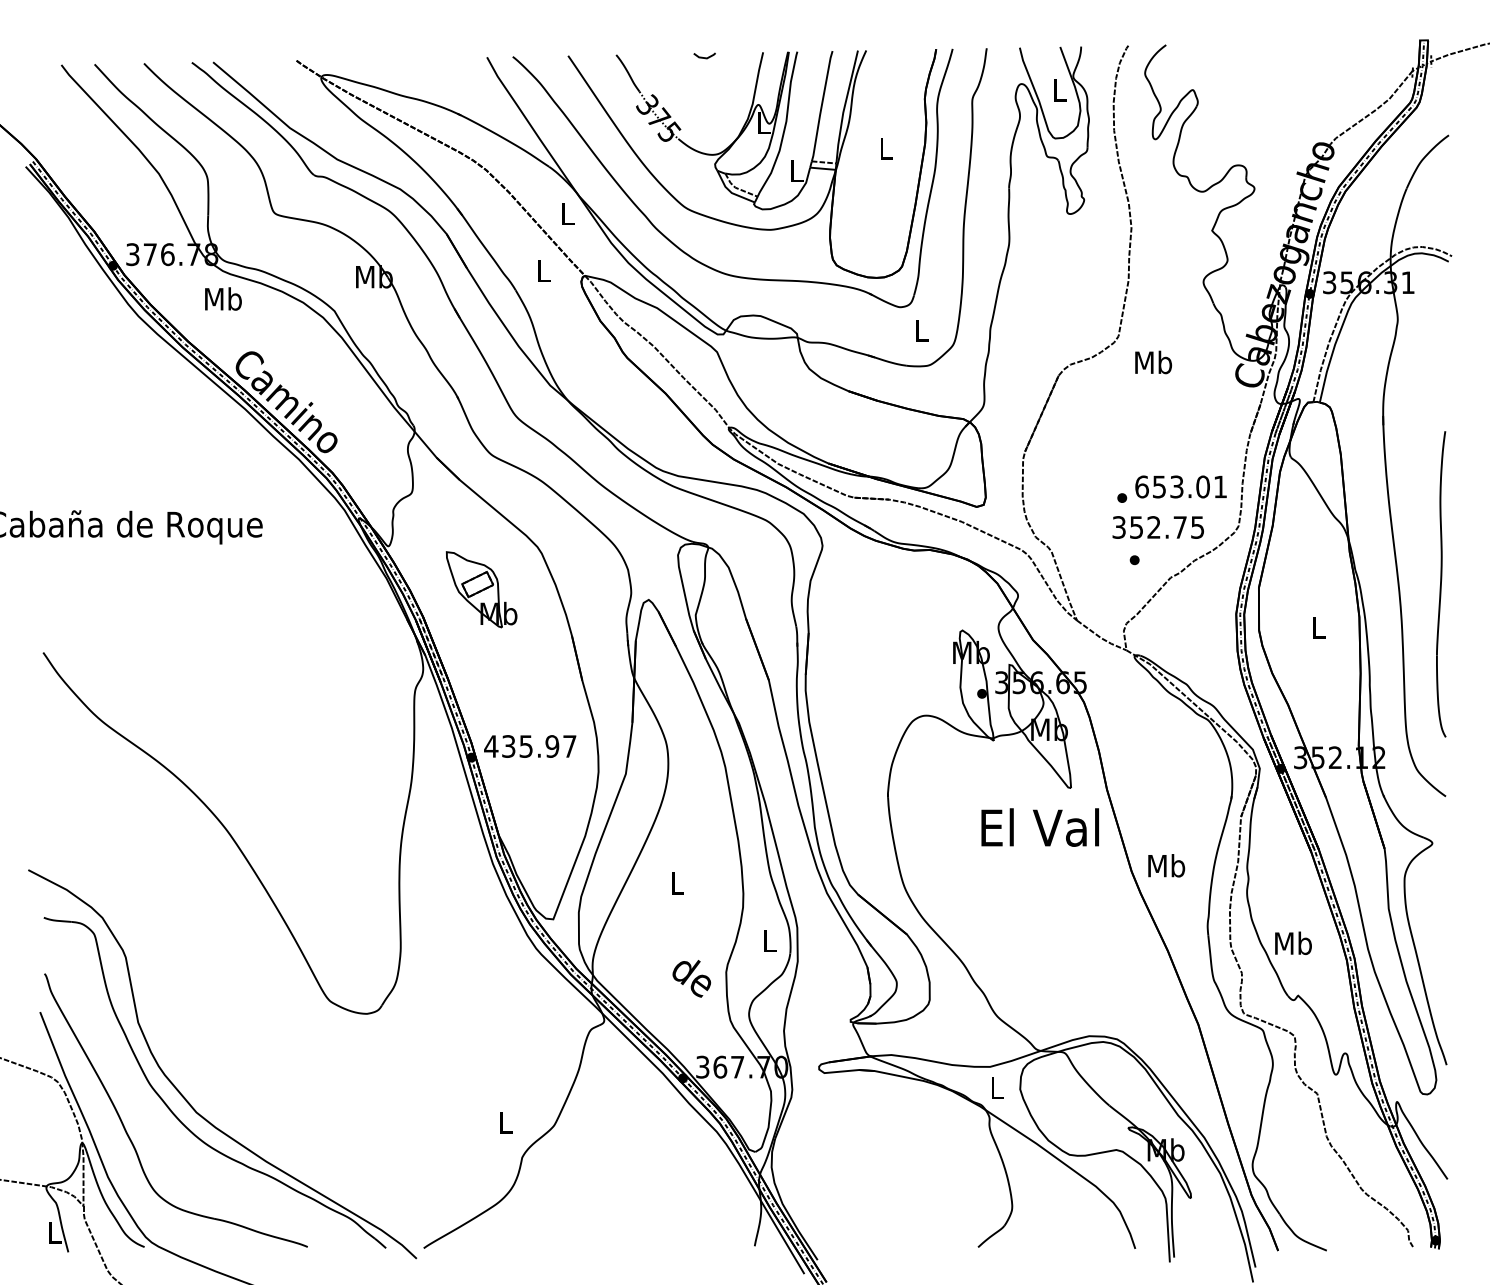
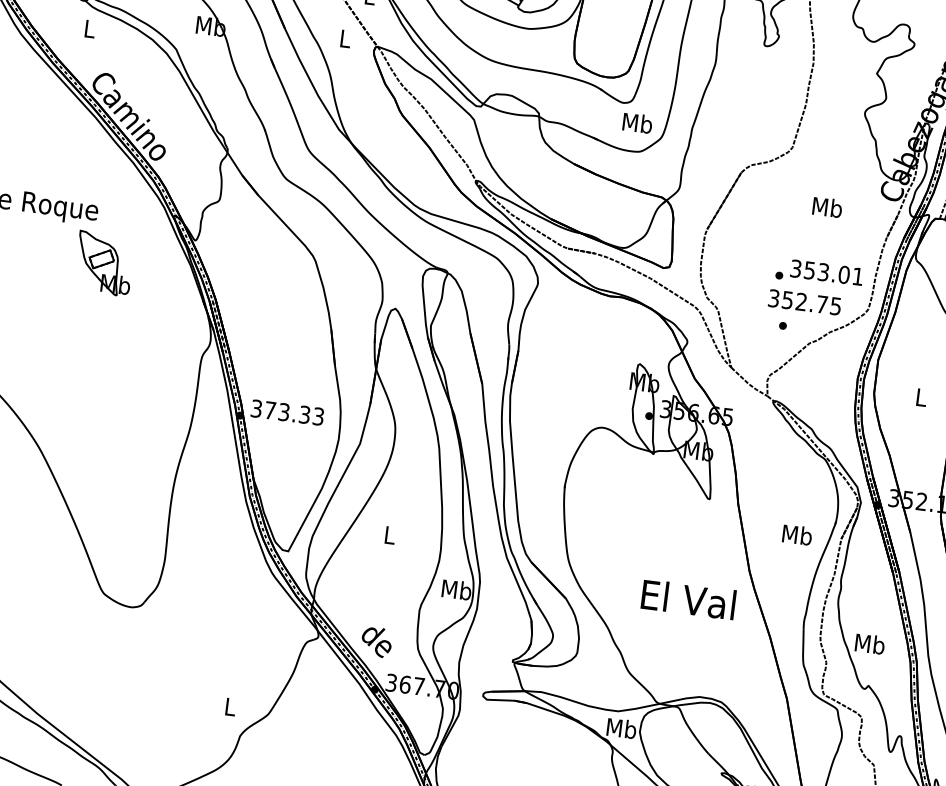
text: (223, 298) -> (89, 28), Mb -> L
text: (921, 330) -> (637, 123), L -> Mb
text: (1153, 362) -> (827, 207), moved
text: (1141, 486) -> (795, 268), 653.01 -> 353.01
part: (481, 589) -> (104, 263), moved
text: (530, 746) -> (287, 412), 435.97 -> 373.33
text: (1039, 827) -> (688, 599), moved
text: (1166, 865) -> (797, 534), moved
text: (769, 940) -> (456, 589), L -> Mb
text: (691, 978) -> (376, 641), moved
text: (996, 1087) -> (621, 728), L -> Mb

